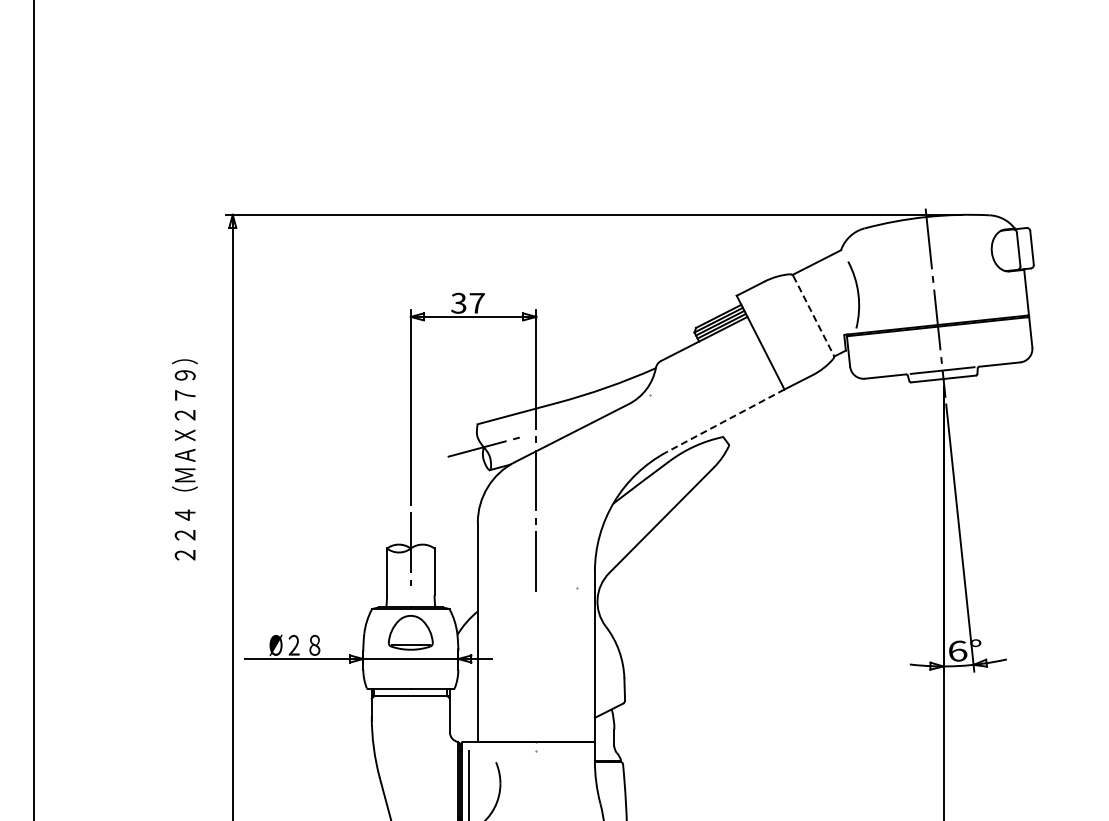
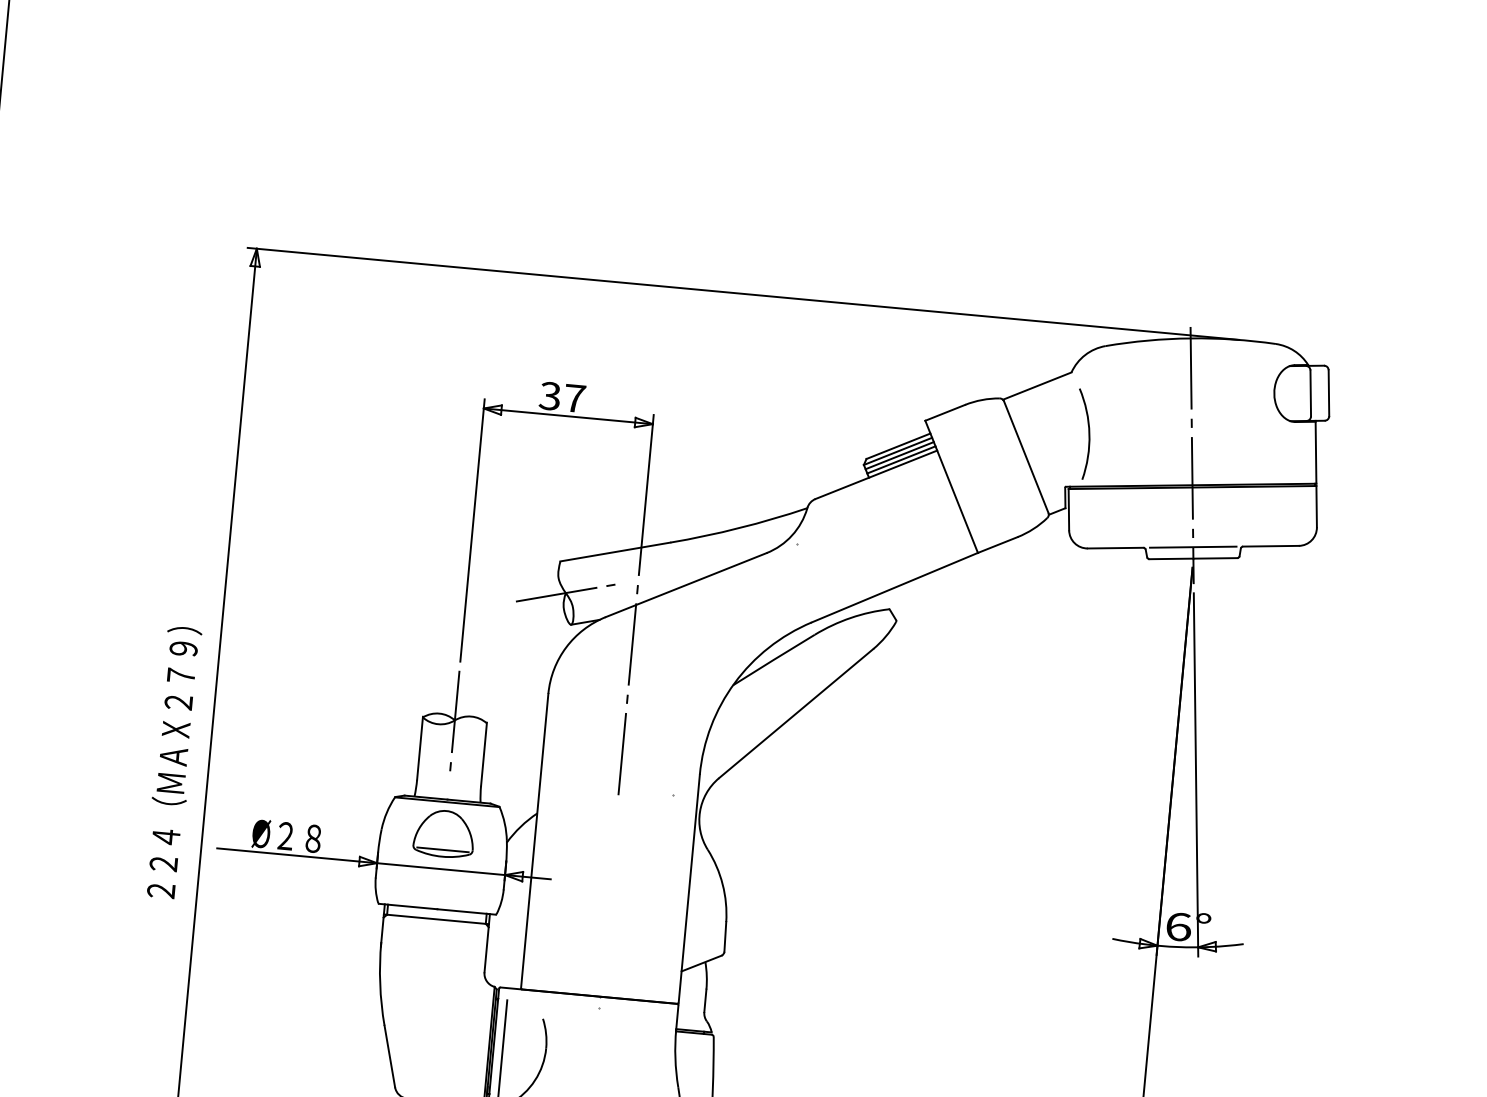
line: (813, 316) -> (1026, 458), dashed -> solid
line: (725, 420) -> (894, 587), dashed -> solid
text: (184, 459) -> (172, 762), moved

